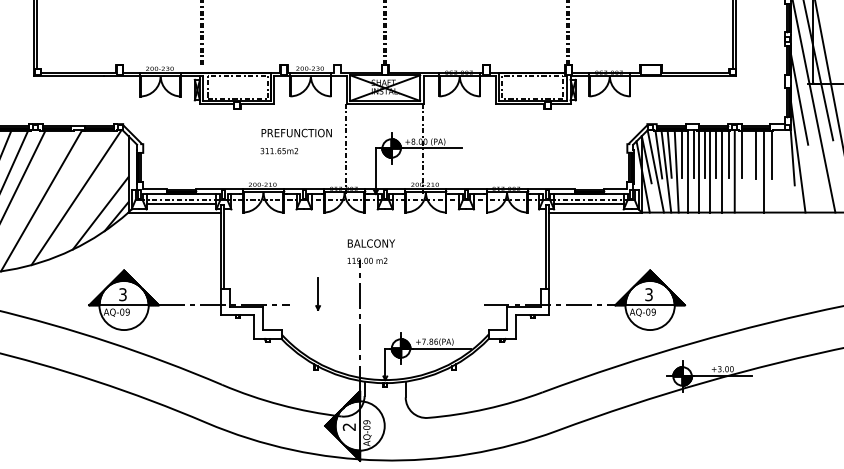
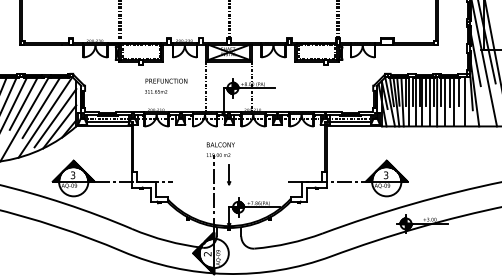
text: (296, 140) -> (166, 85), moved
line: (747, 170) -> (444, 101), added
line: (782, 170) -> (465, 101), added
line: (39, 174) -> (23, 103), added
line: (69, 180) -> (41, 107), added
line: (93, 199) -> (55, 118), added
part: (318, 293) -> (229, 174), moved

